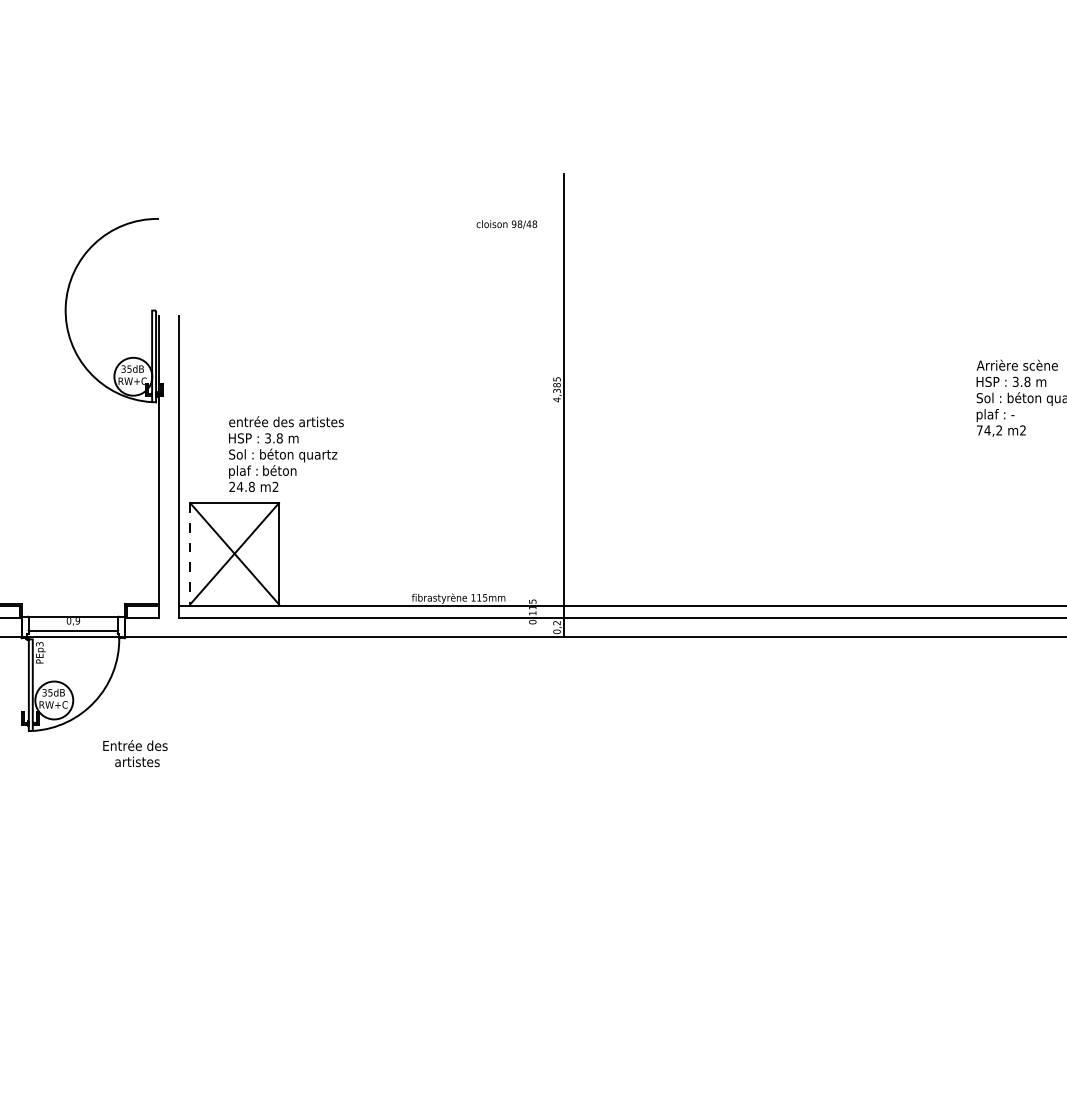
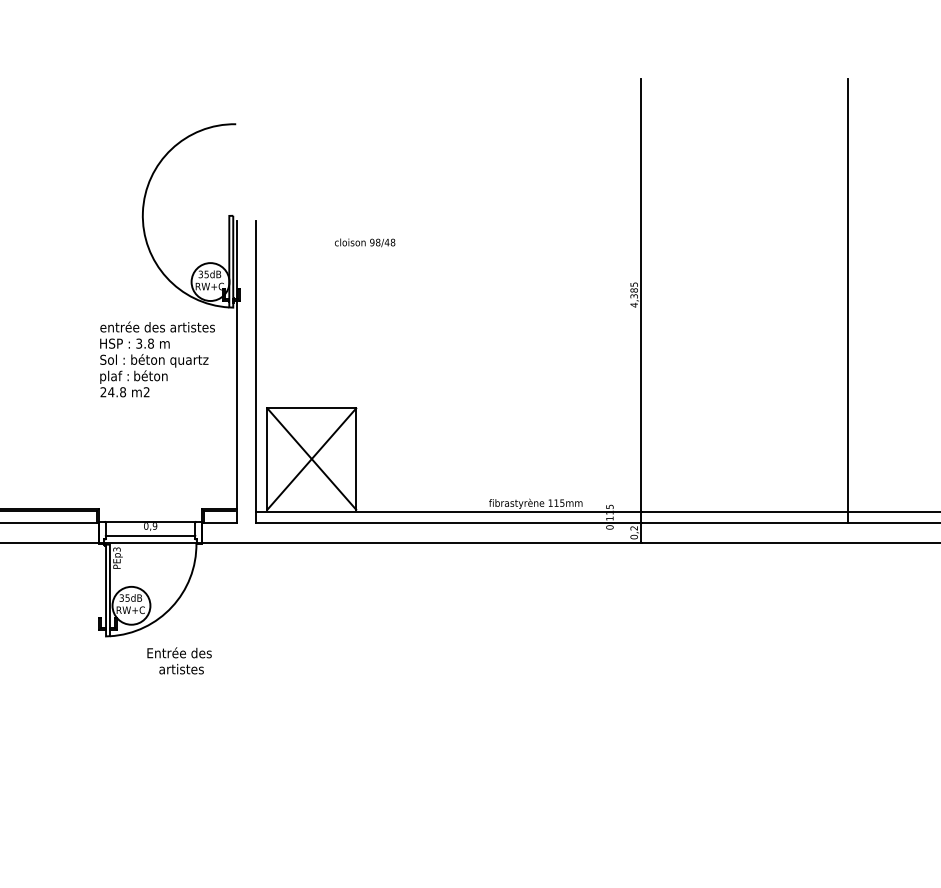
text: (506, 224) -> (364, 242), moved
line: (771, 395) -> (848, 300), added
text: (286, 453) -> (157, 358), moved
line: (190, 553) -> (267, 458), dashed -> solid
text: (135, 753) -> (179, 660), moved

